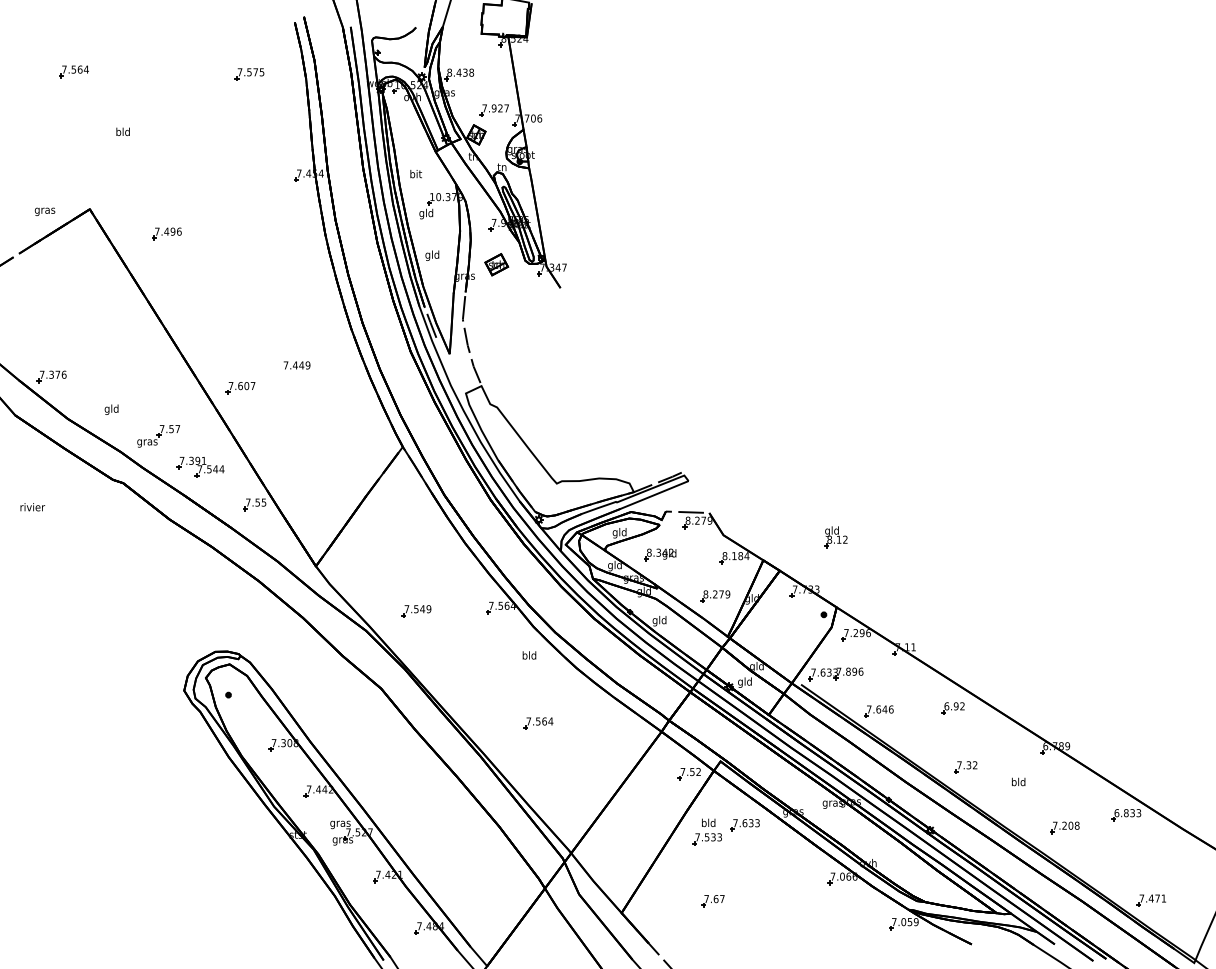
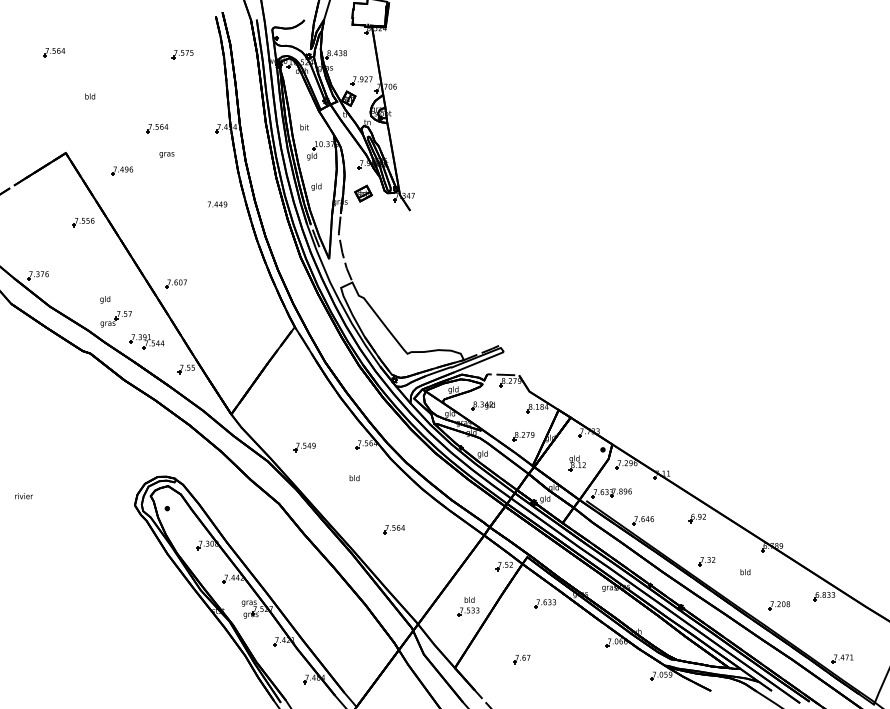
part: (214, 175) -> (157, 128), added
text: (44, 211) -> (166, 154), moved
part: (113, 303) -> (83, 222), added
text: (296, 365) -> (217, 204), moved
text: (111, 409) -> (105, 299), moved
text: (32, 507) -> (23, 496), moved
part: (835, 537) -> (577, 463), moved
text: (529, 655) -> (354, 478), moved
part: (706, 831) -> (468, 606), moved

